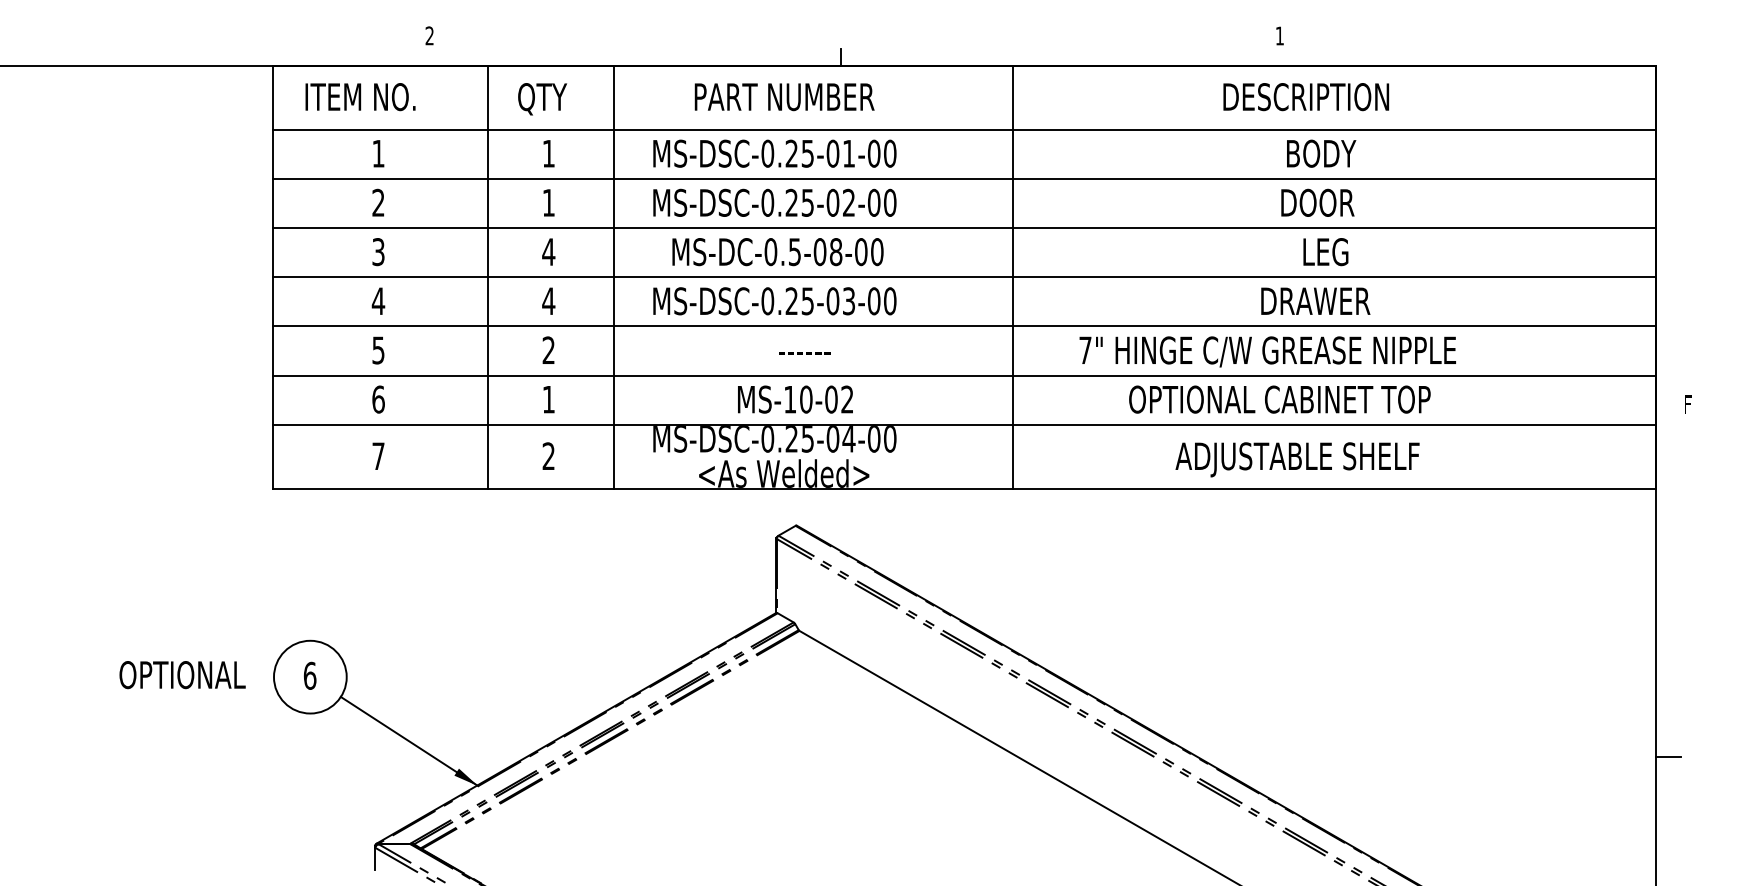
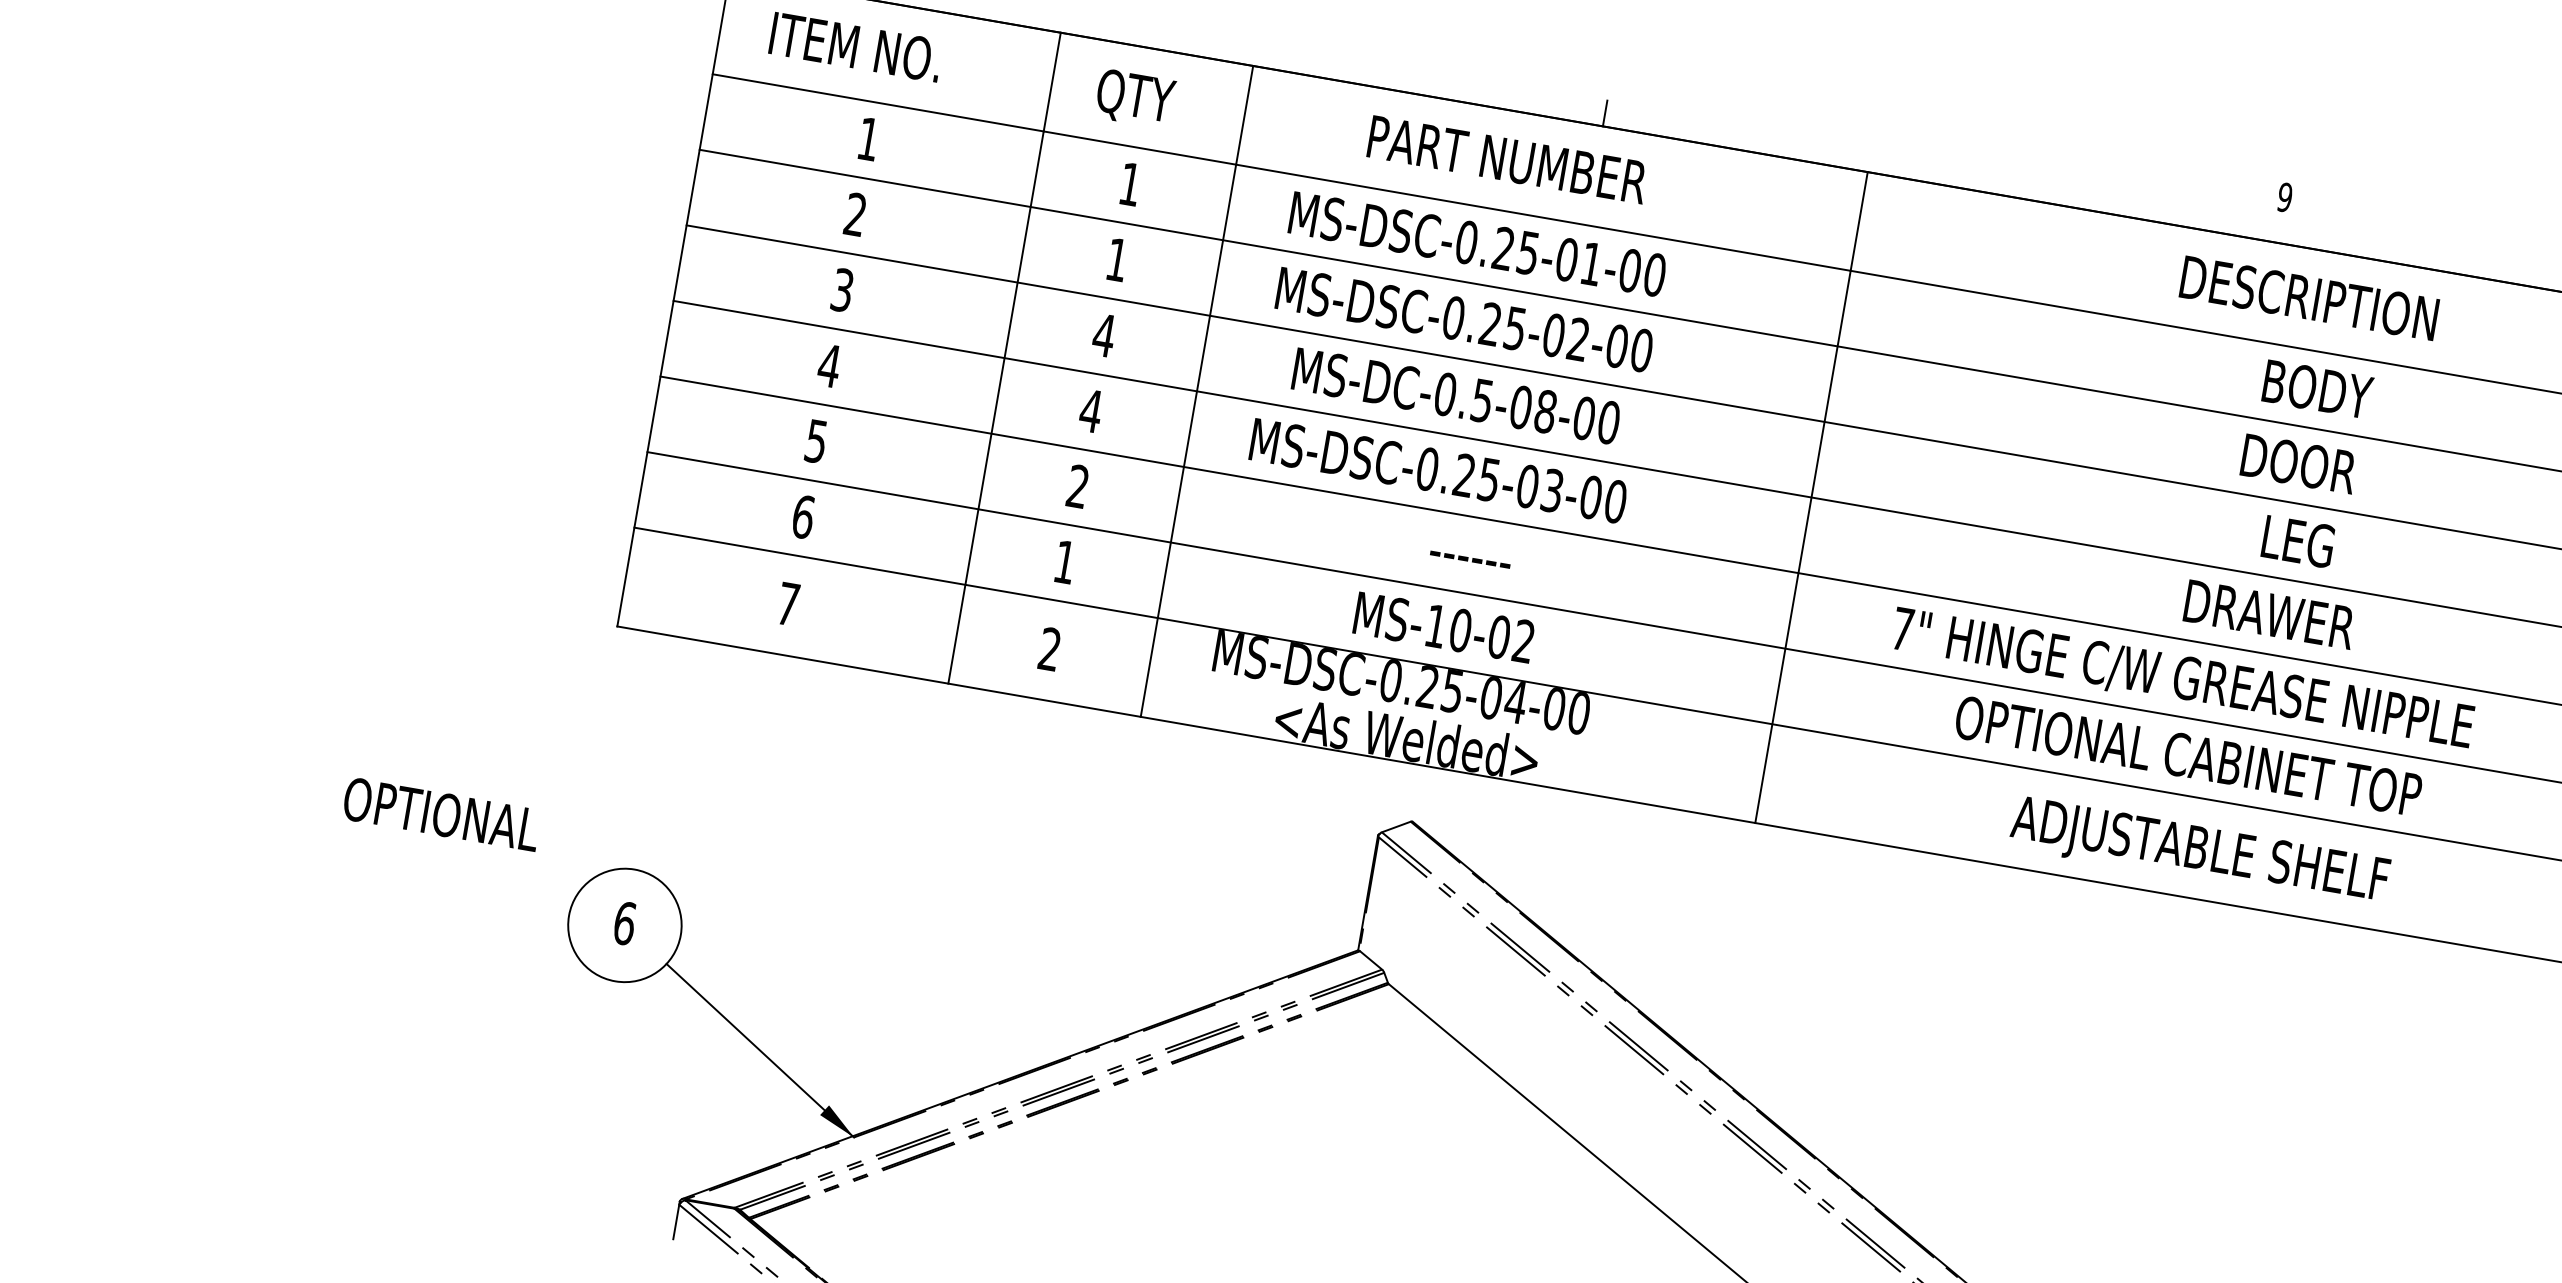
text: (1279, 35) -> (2284, 196), 1 -> 9
text: (182, 675) -> (441, 815), moved

